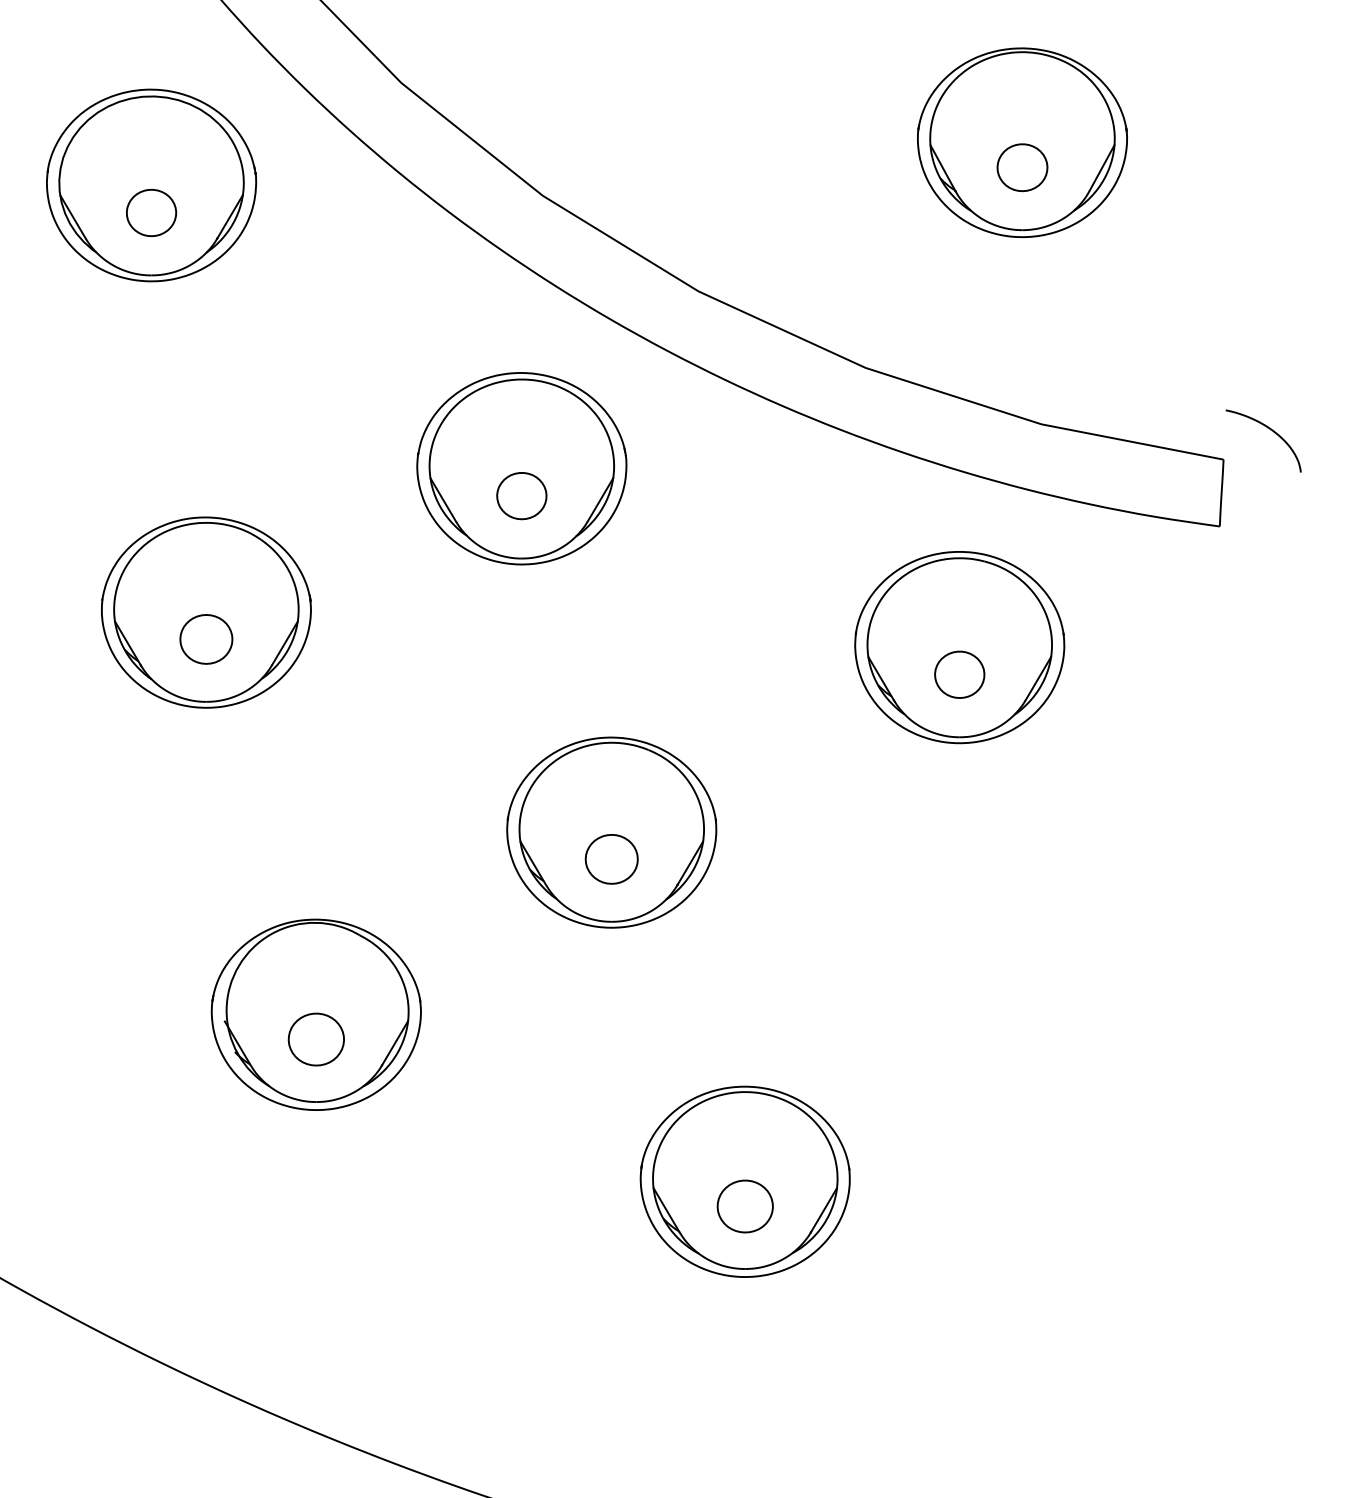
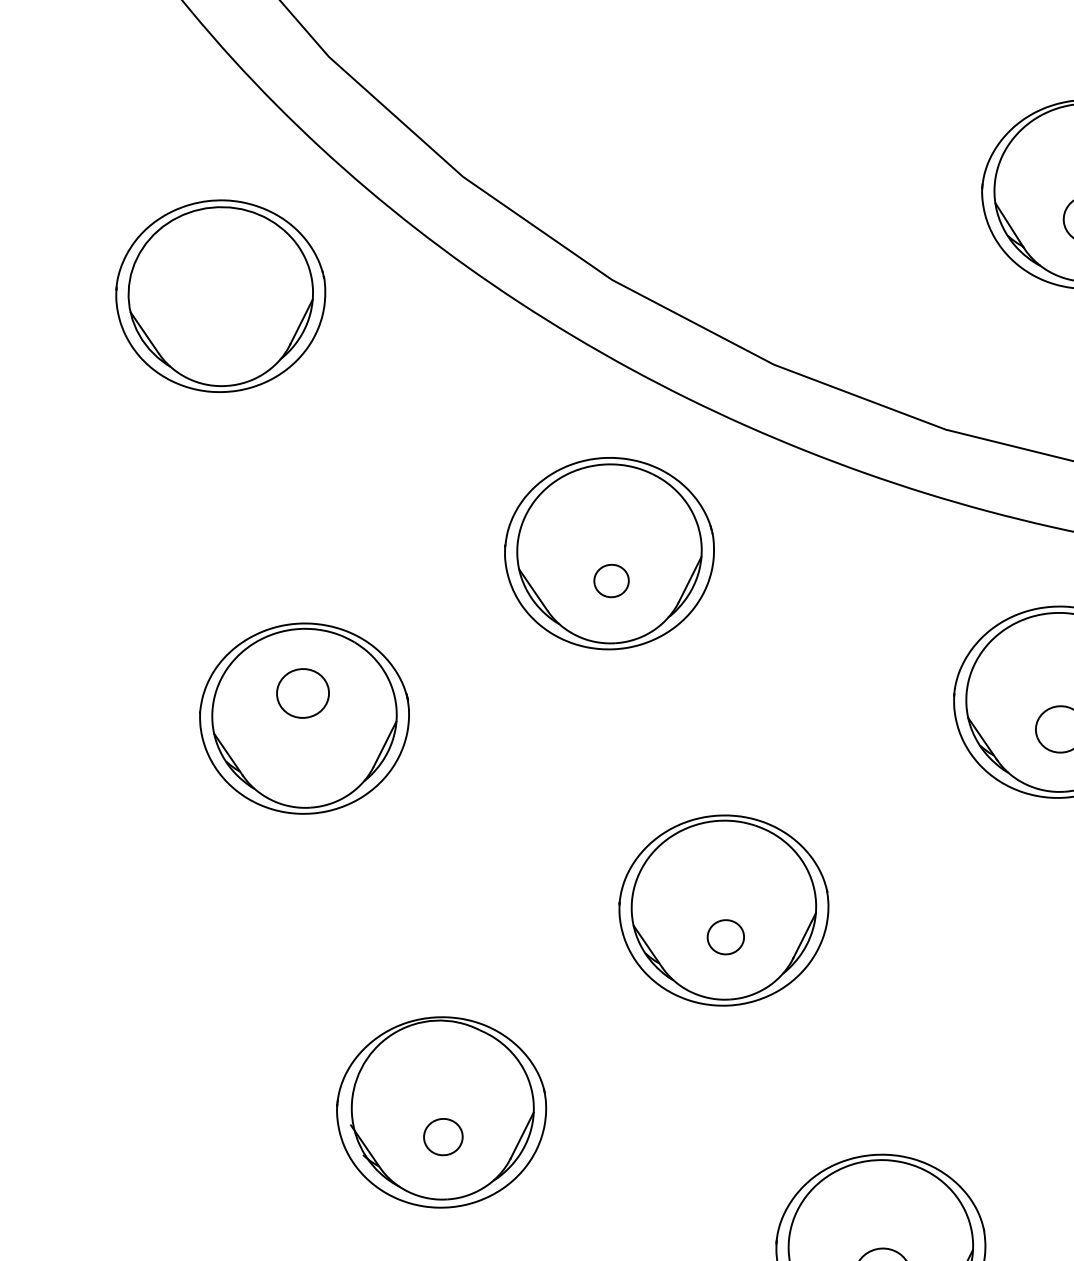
part: (151, 213) -> (222, 324), removed
part: (521, 496) -> (611, 581), size x0.7
part: (206, 639) -> (303, 693), moved
part: (611, 859) -> (725, 937), size x0.7
part: (315, 1039) -> (442, 1137), size x0.7

